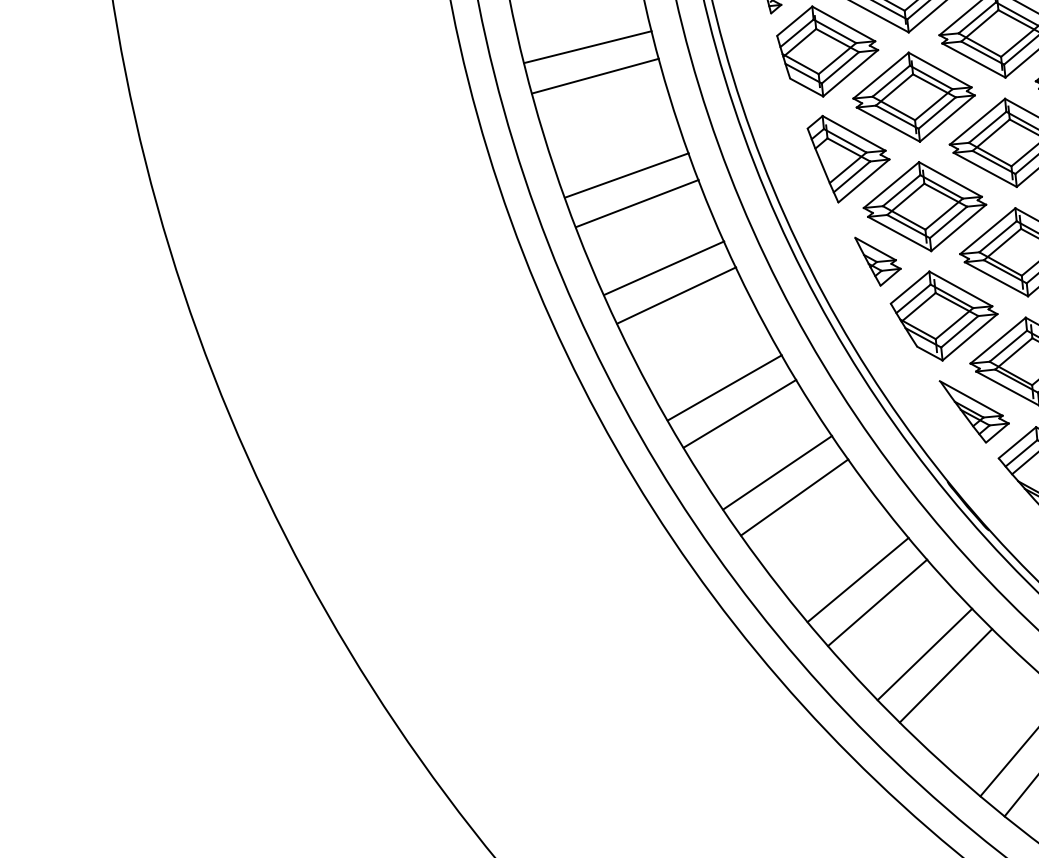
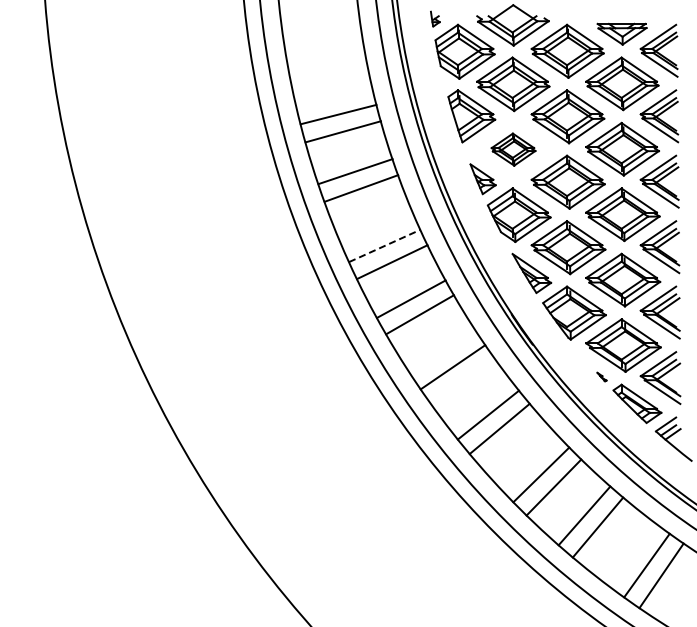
line: (587, 47) -> (322, 36), removed
line: (595, 75) -> (325, 53), removed
part: (924, 206) -> (513, 149), size x0.6
line: (725, 387) -> (385, 245), solid -> dashed
line: (877, 602) -> (463, 381), removed

